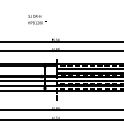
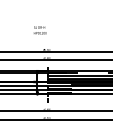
text: (34, 19) -> (39, 30), moved

